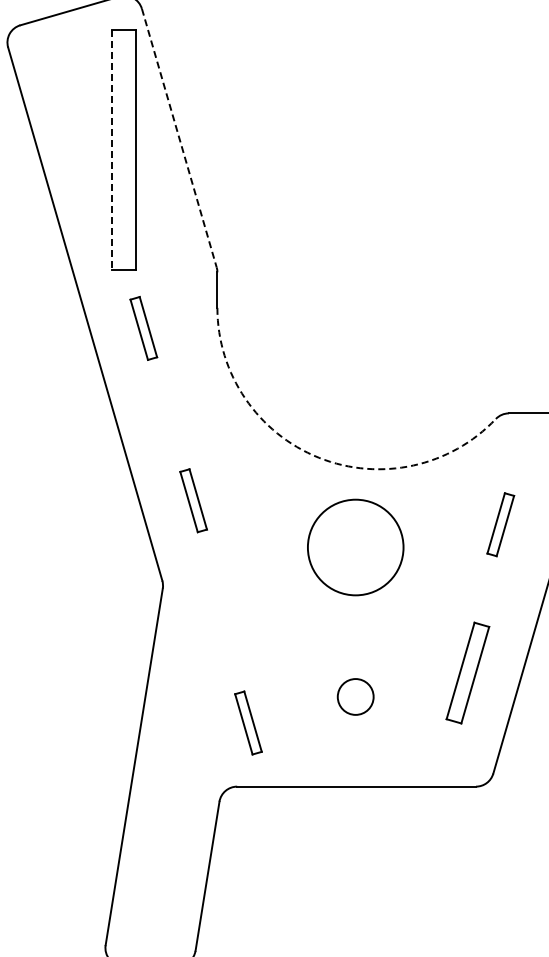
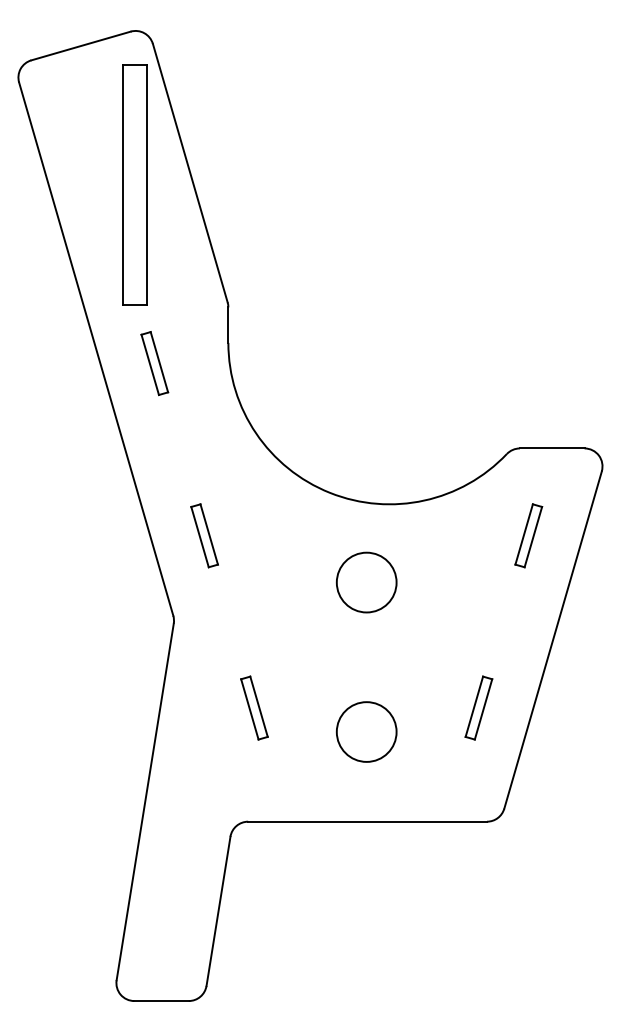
line: (179, 138) -> (190, 173), dashed -> solid
line: (111, 150) -> (122, 185), dashed -> solid
arc: (318, 457) -> (329, 492), dashed -> solid
part: (500, 524) -> (528, 535), moved
circle: (355, 547) -> (366, 582), size x0.62
part: (467, 672) -> (478, 707), size x0.62
circle: (355, 696) -> (366, 731), size x1.67
part: (248, 722) -> (254, 707), moved

